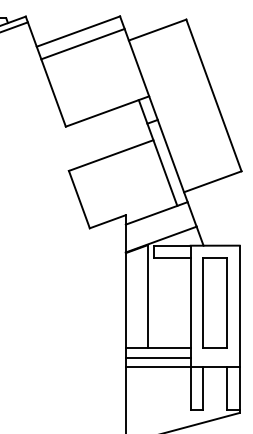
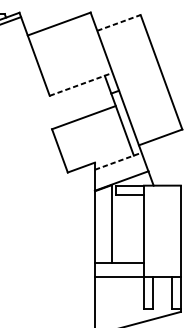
line: (157, 30) -> (118, 23), solid -> dashed
line: (82, 43) -> (62, 33), removed
line: (107, 111) -> (81, 84), solid -> dashed
line: (156, 213) -> (118, 161), solid -> dashed
part: (214, 302) -> (161, 228), removed
line: (157, 357) -> (118, 270), removed

